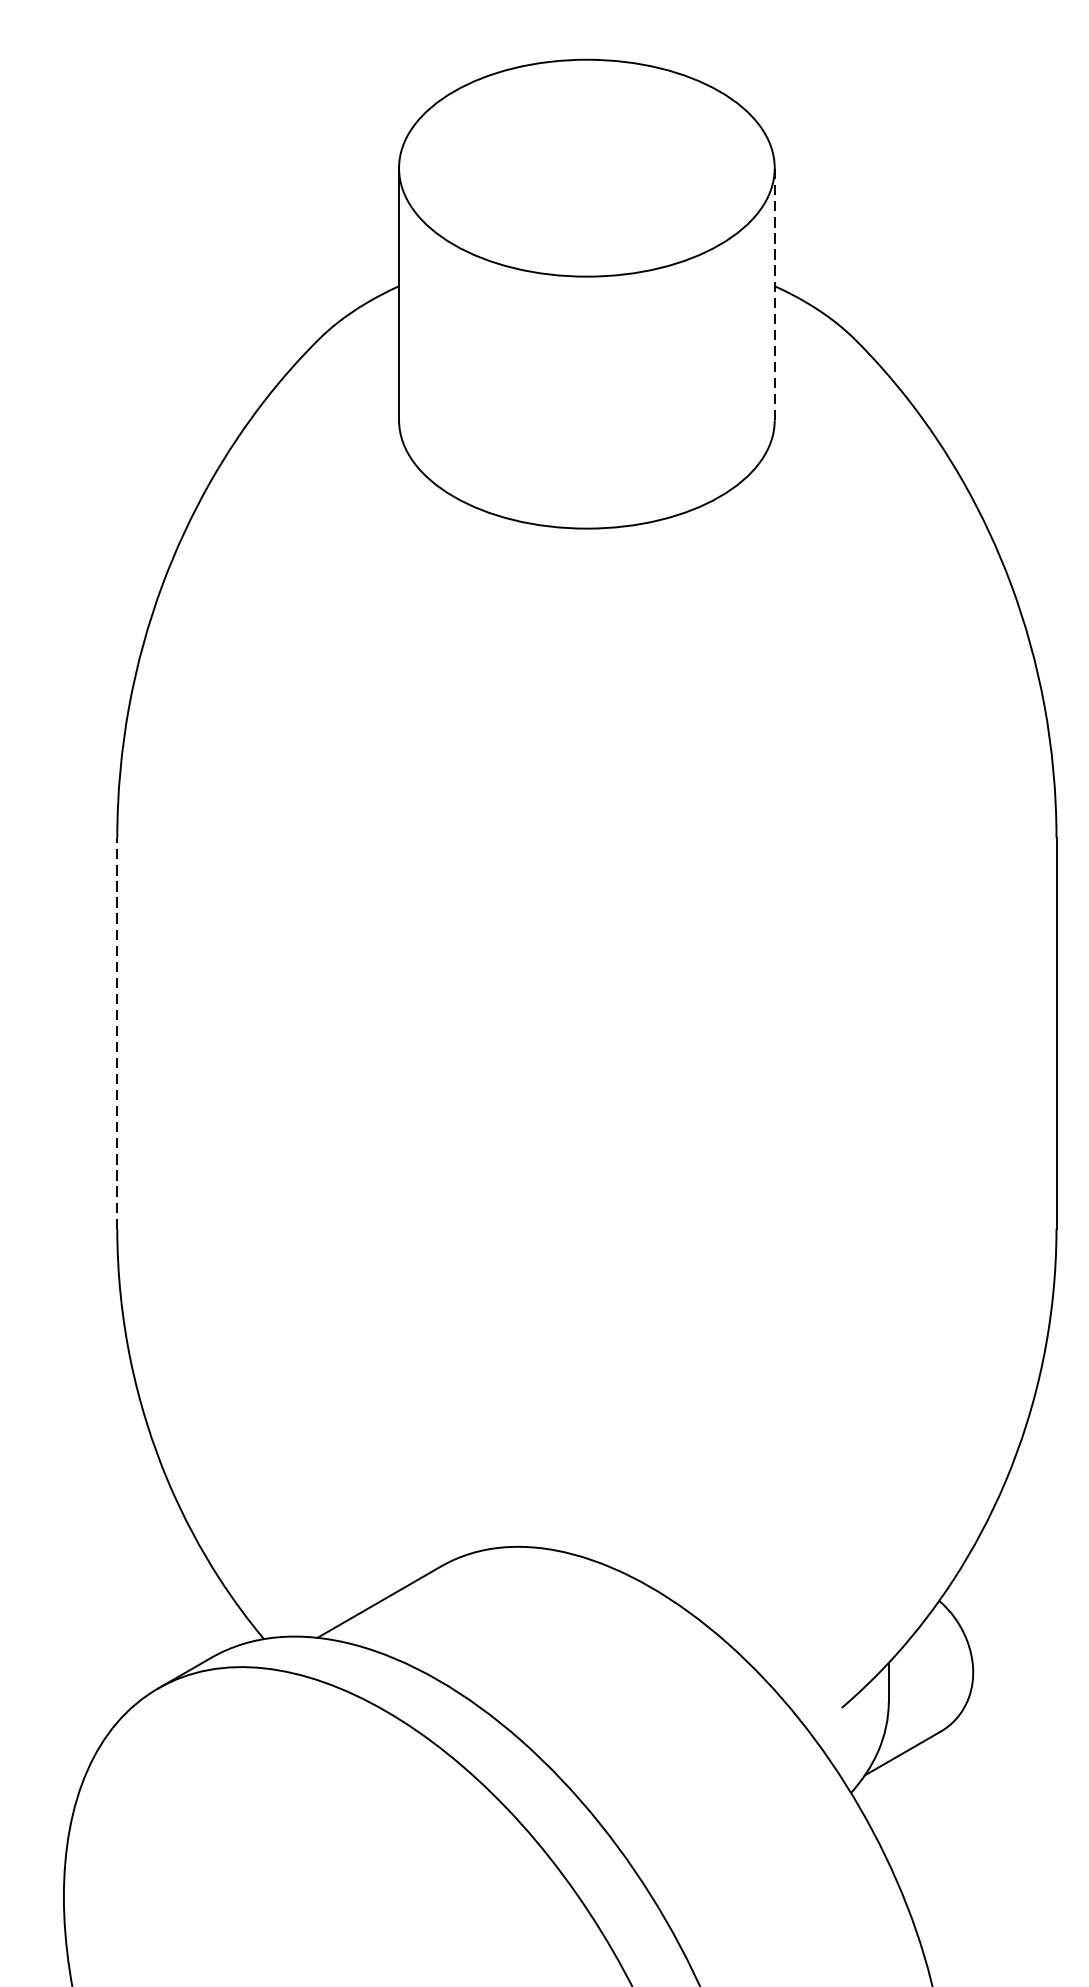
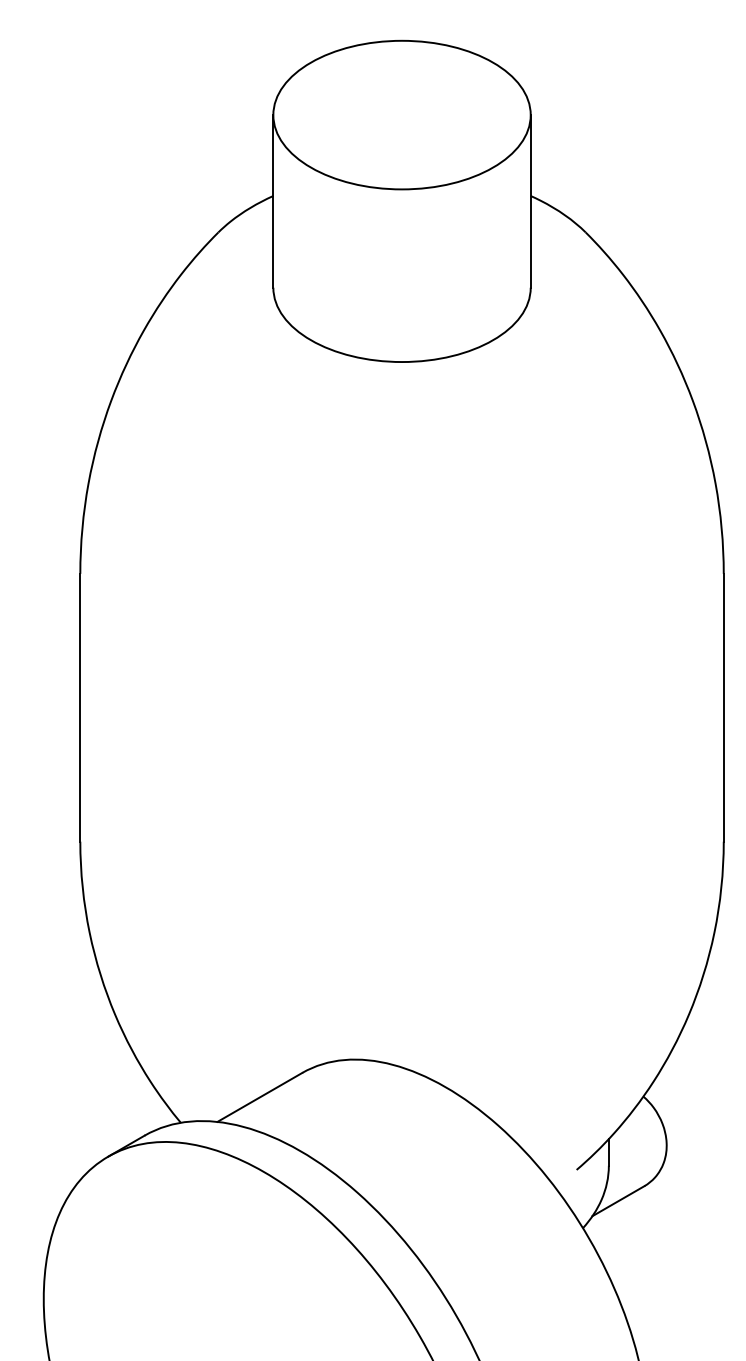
line: (774, 292) -> (530, 200), dashed -> solid
line: (117, 1032) -> (80, 707), dashed -> solid

